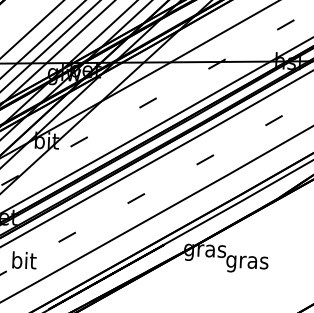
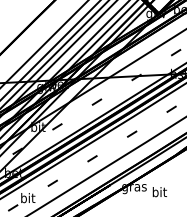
text: (247, 262) -> (159, 193), gras -> bit

